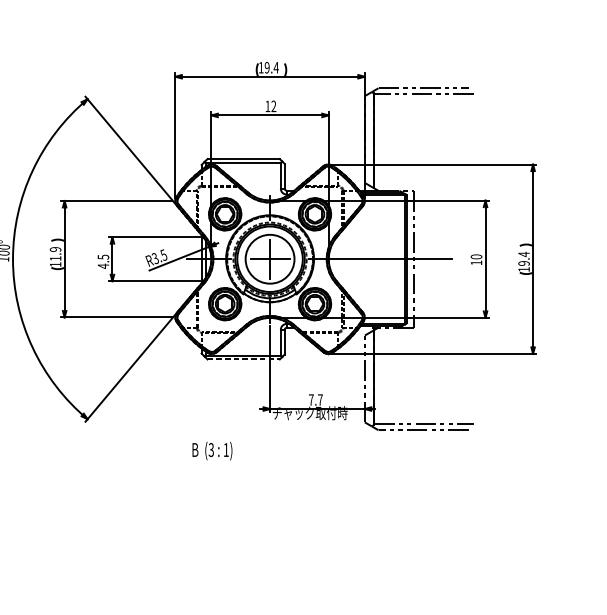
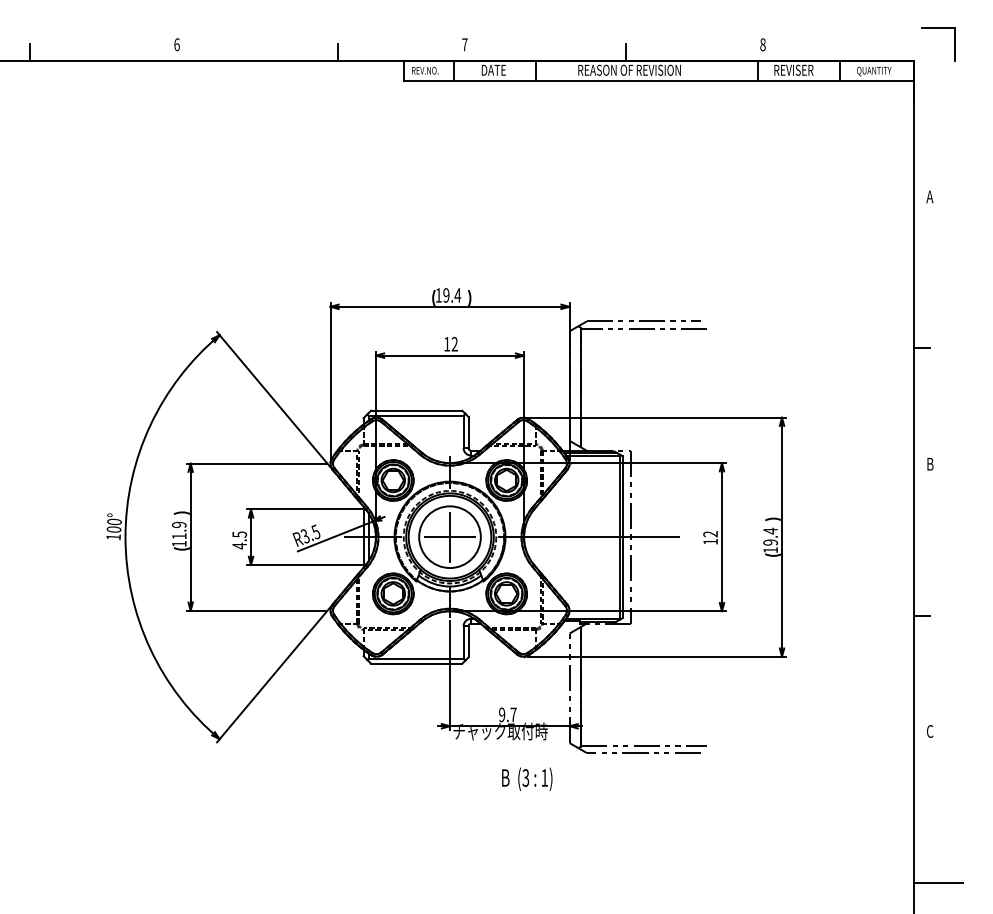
text: (476, 257) -> (710, 534), 10 -> 12
line: (243, 359) -> (416, 663), dashed -> solid
text: (311, 399) -> (502, 714), 7.7 -> 9.7
text: (212, 451) -> (527, 779), moved

